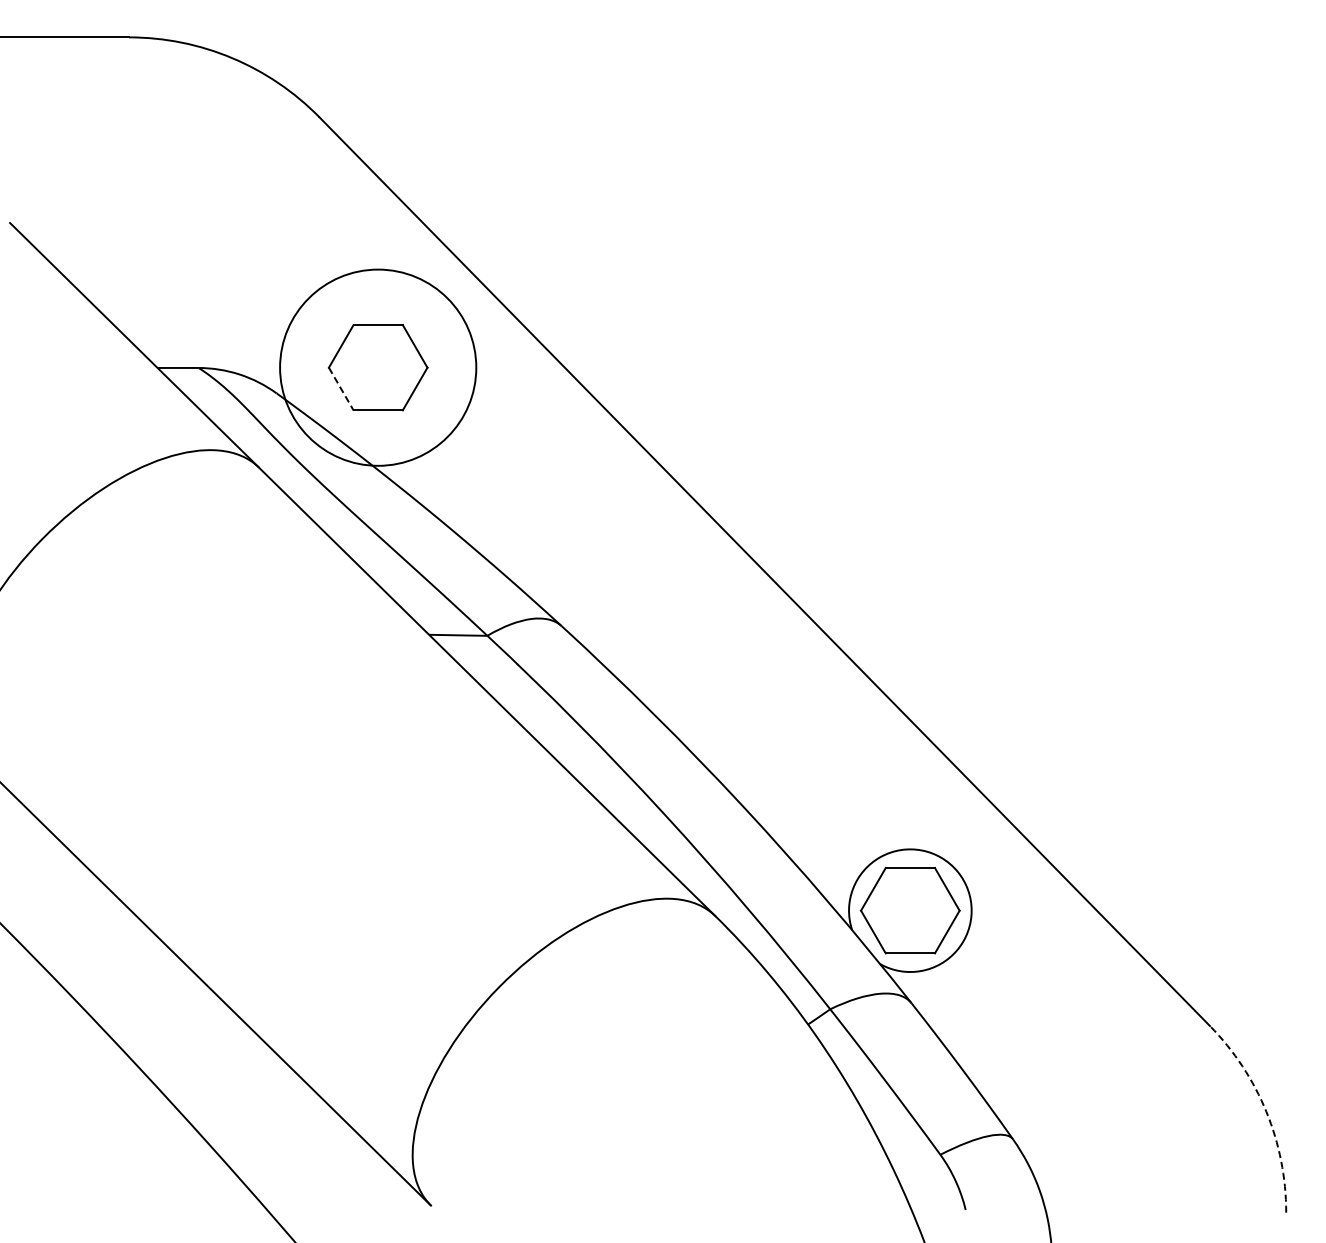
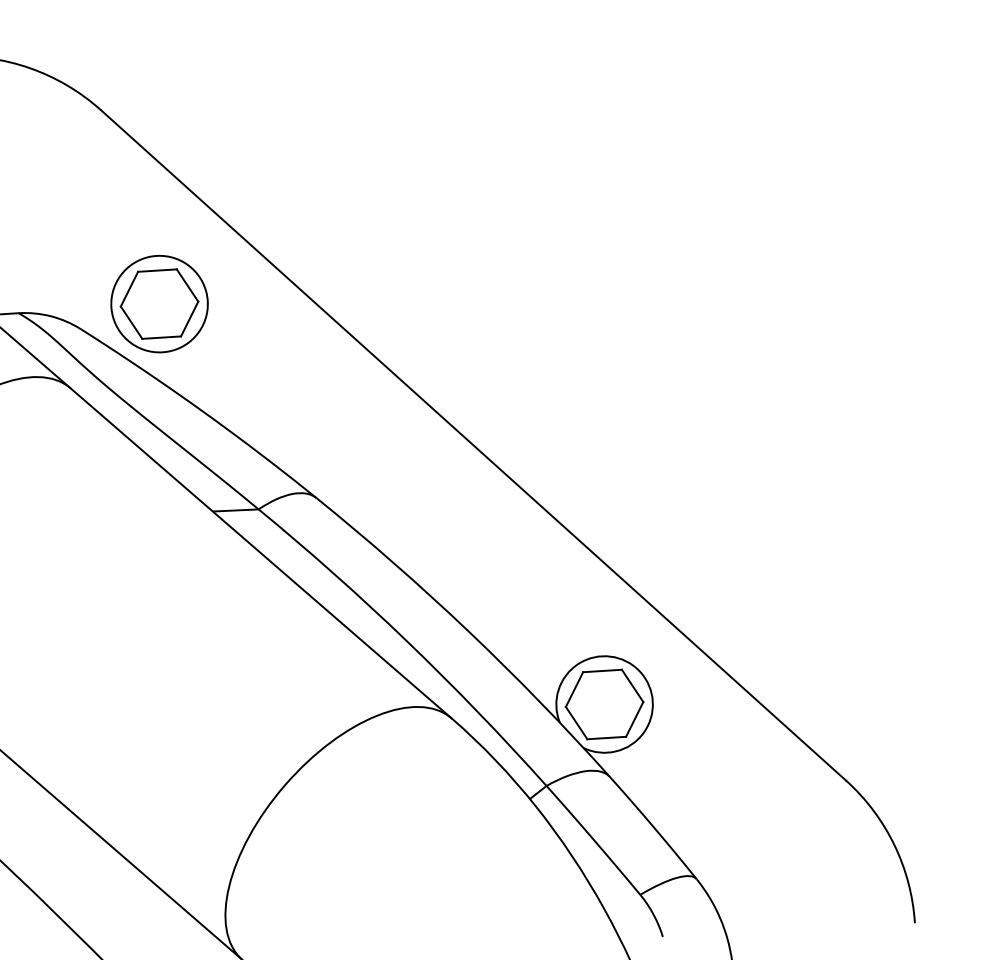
circle: (377, 367) -> (159, 303), size x0.62
line: (341, 389) -> (131, 323), dashed -> solid
arc: (1266, 1111) -> (894, 844), dashed -> solid

